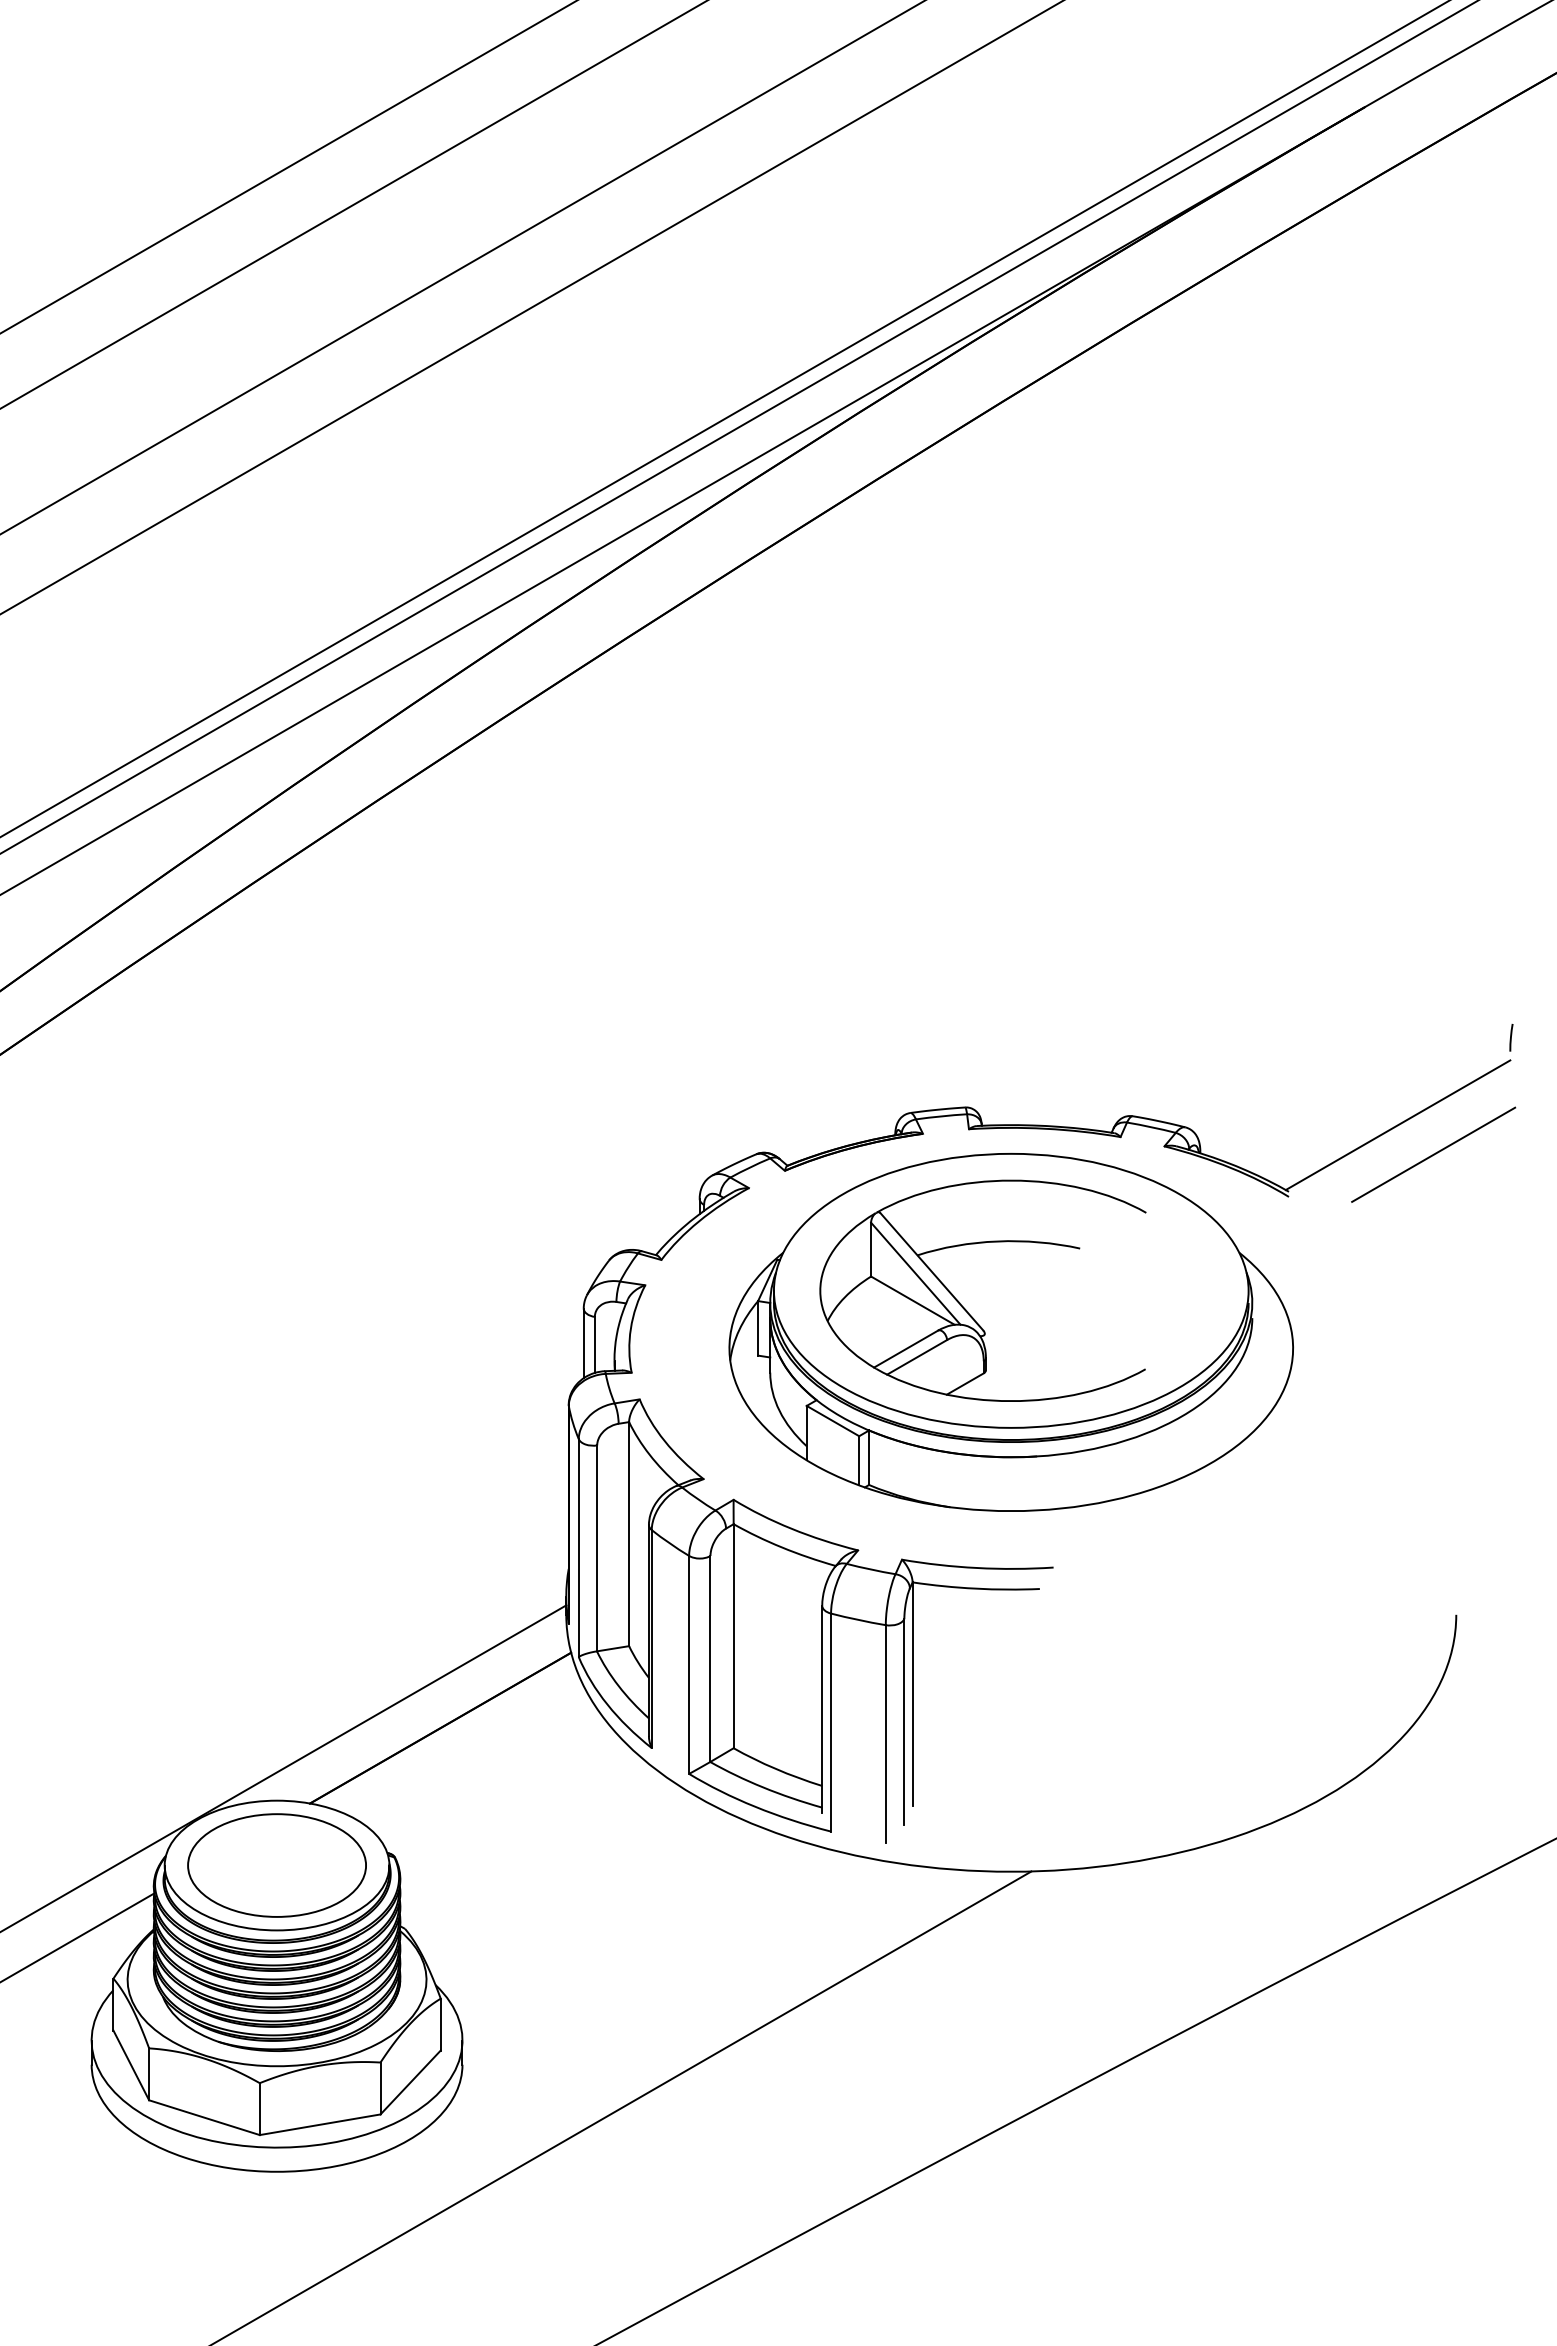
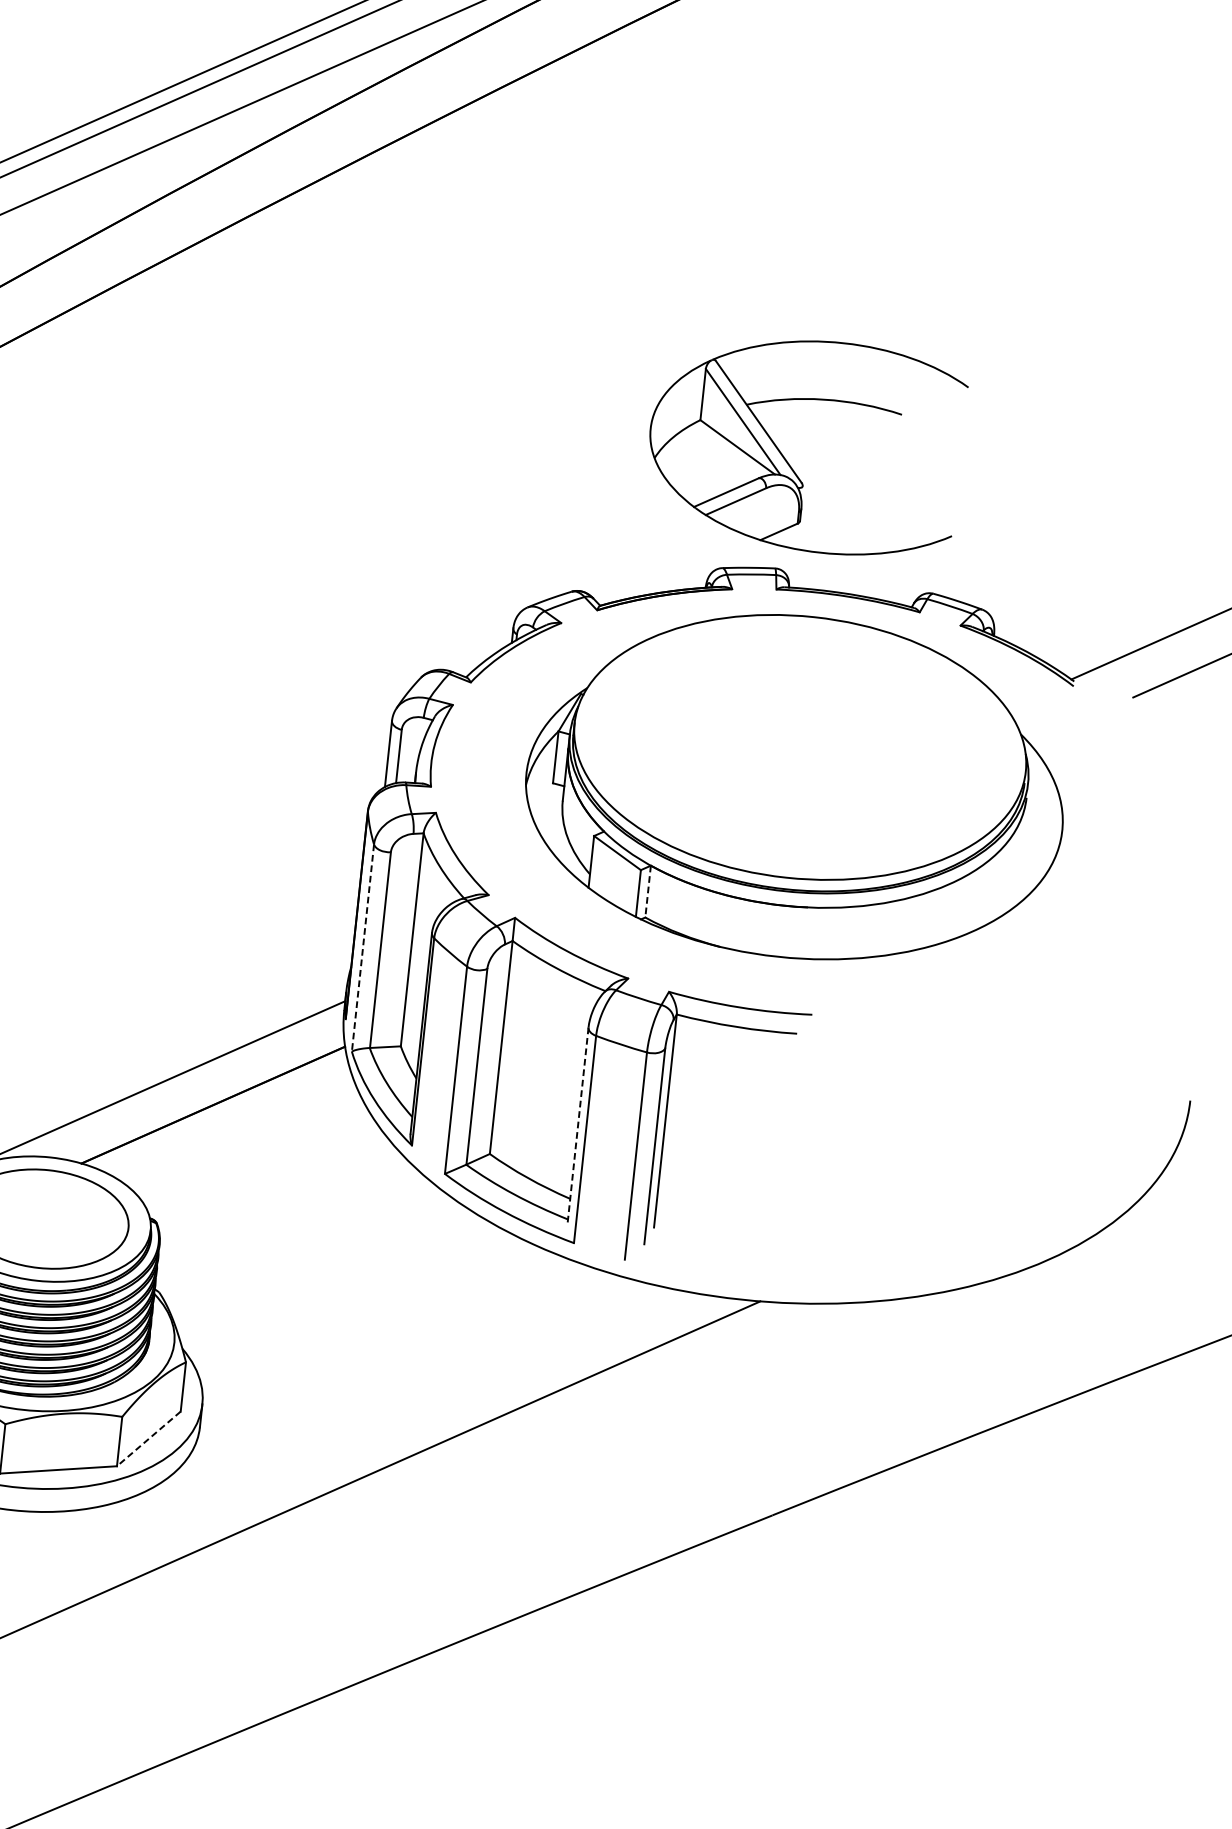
part: (964, 1307) -> (786, 459), moved
line: (869, 1458) -> (648, 892), solid -> dashed
line: (578, 1548) -> (362, 948), solid -> dashed
line: (822, 1709) -> (578, 1126), solid -> dashed
line: (410, 2082) -> (148, 1438), solid -> dashed

